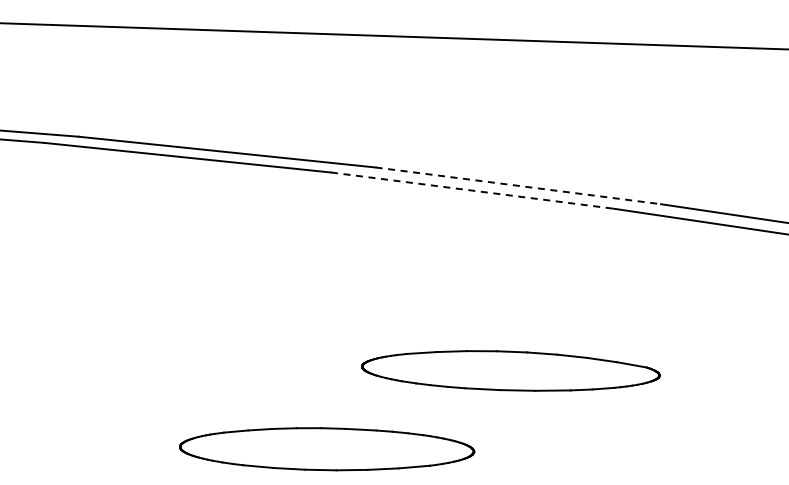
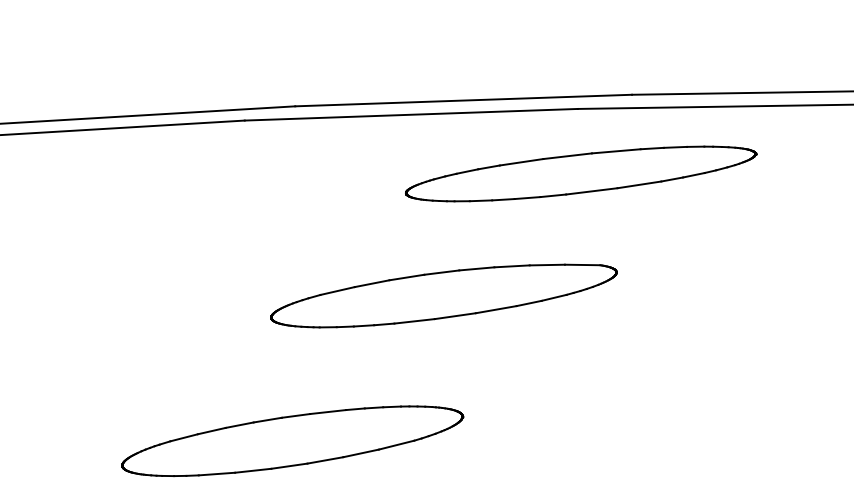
line: (518, 185) -> (463, 100), dashed -> solid
line: (472, 190) -> (411, 114), dashed -> solid
part: (606, 263) -> (580, 173), added
part: (510, 370) -> (443, 294), moved

